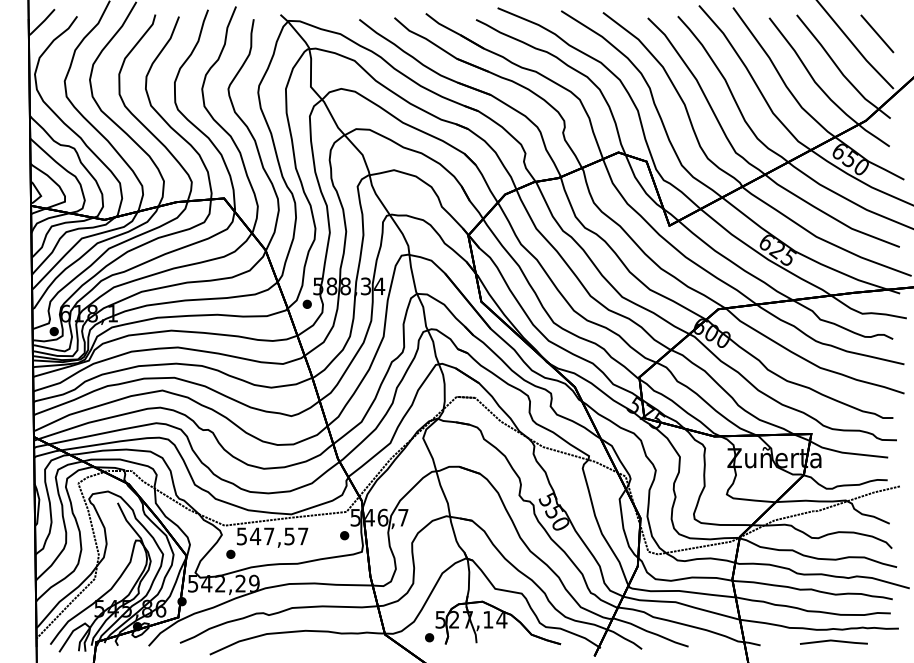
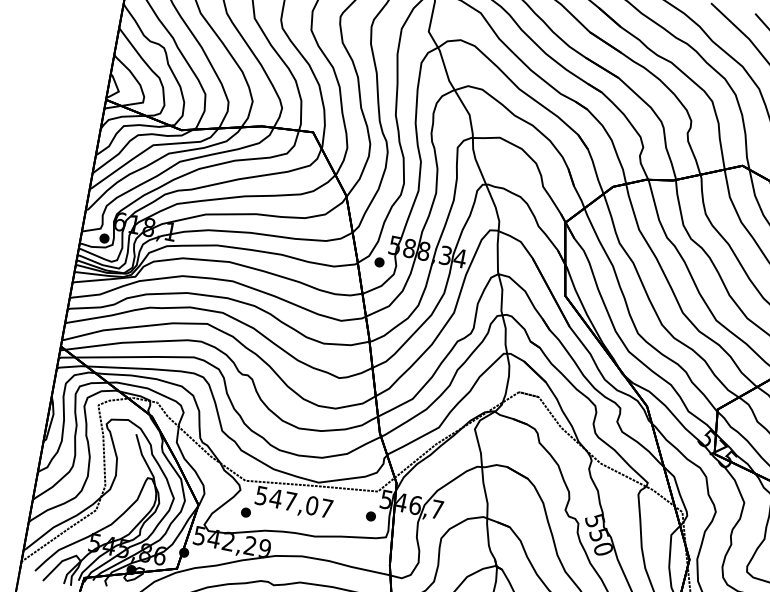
text: (289, 536) -> (312, 505), 547,57 -> 547,07

